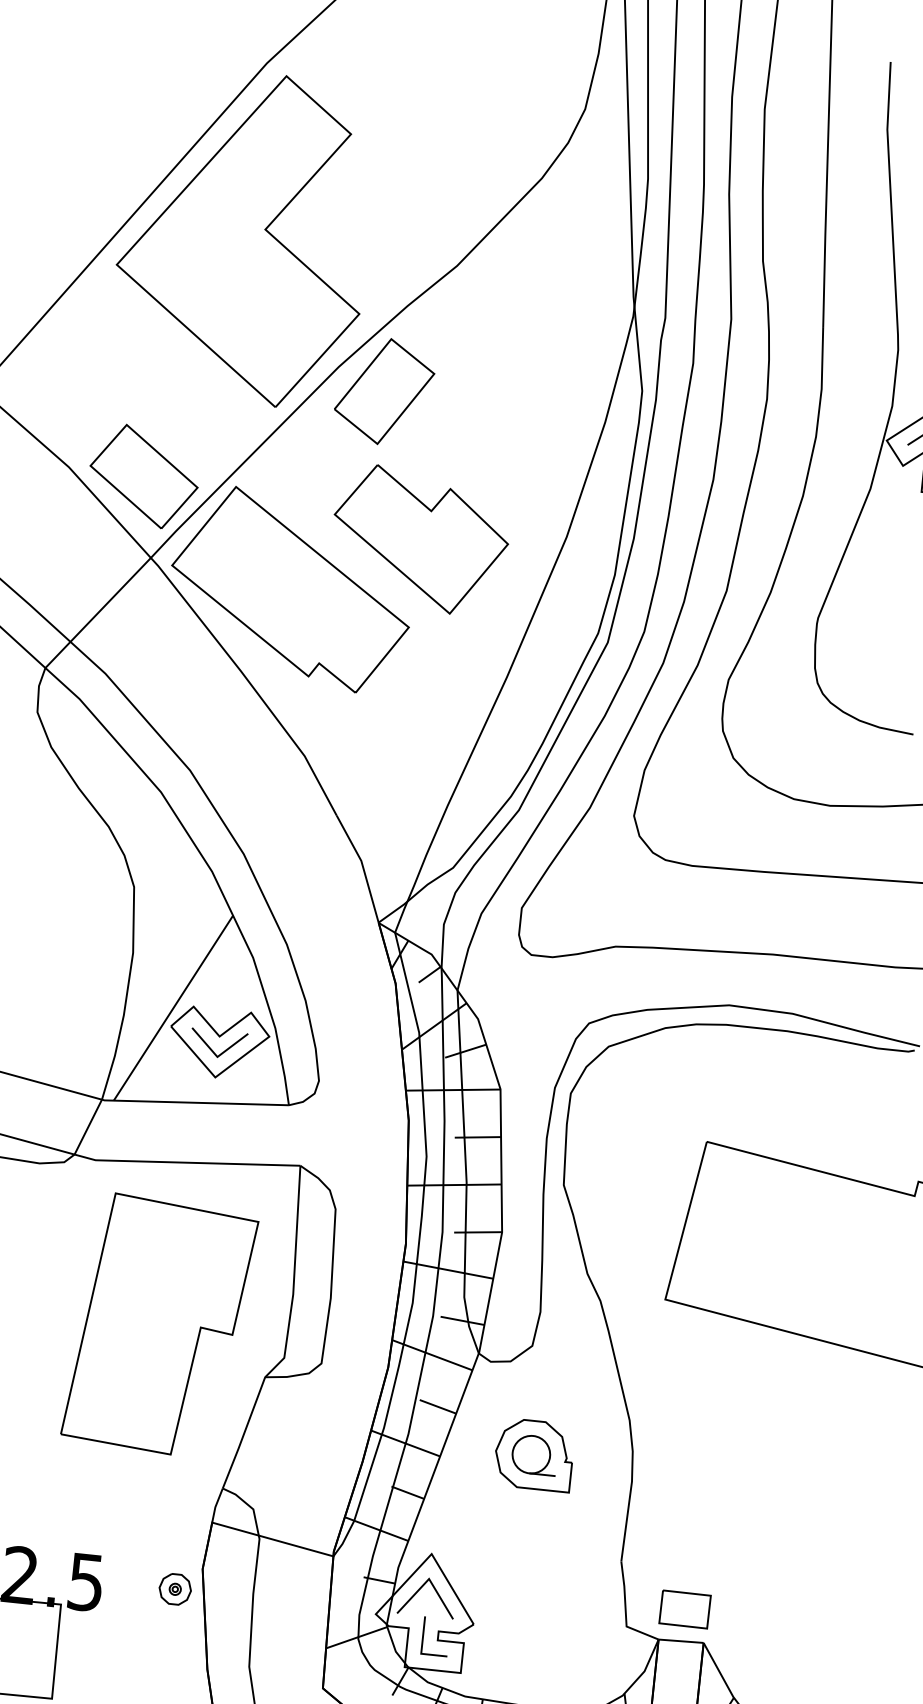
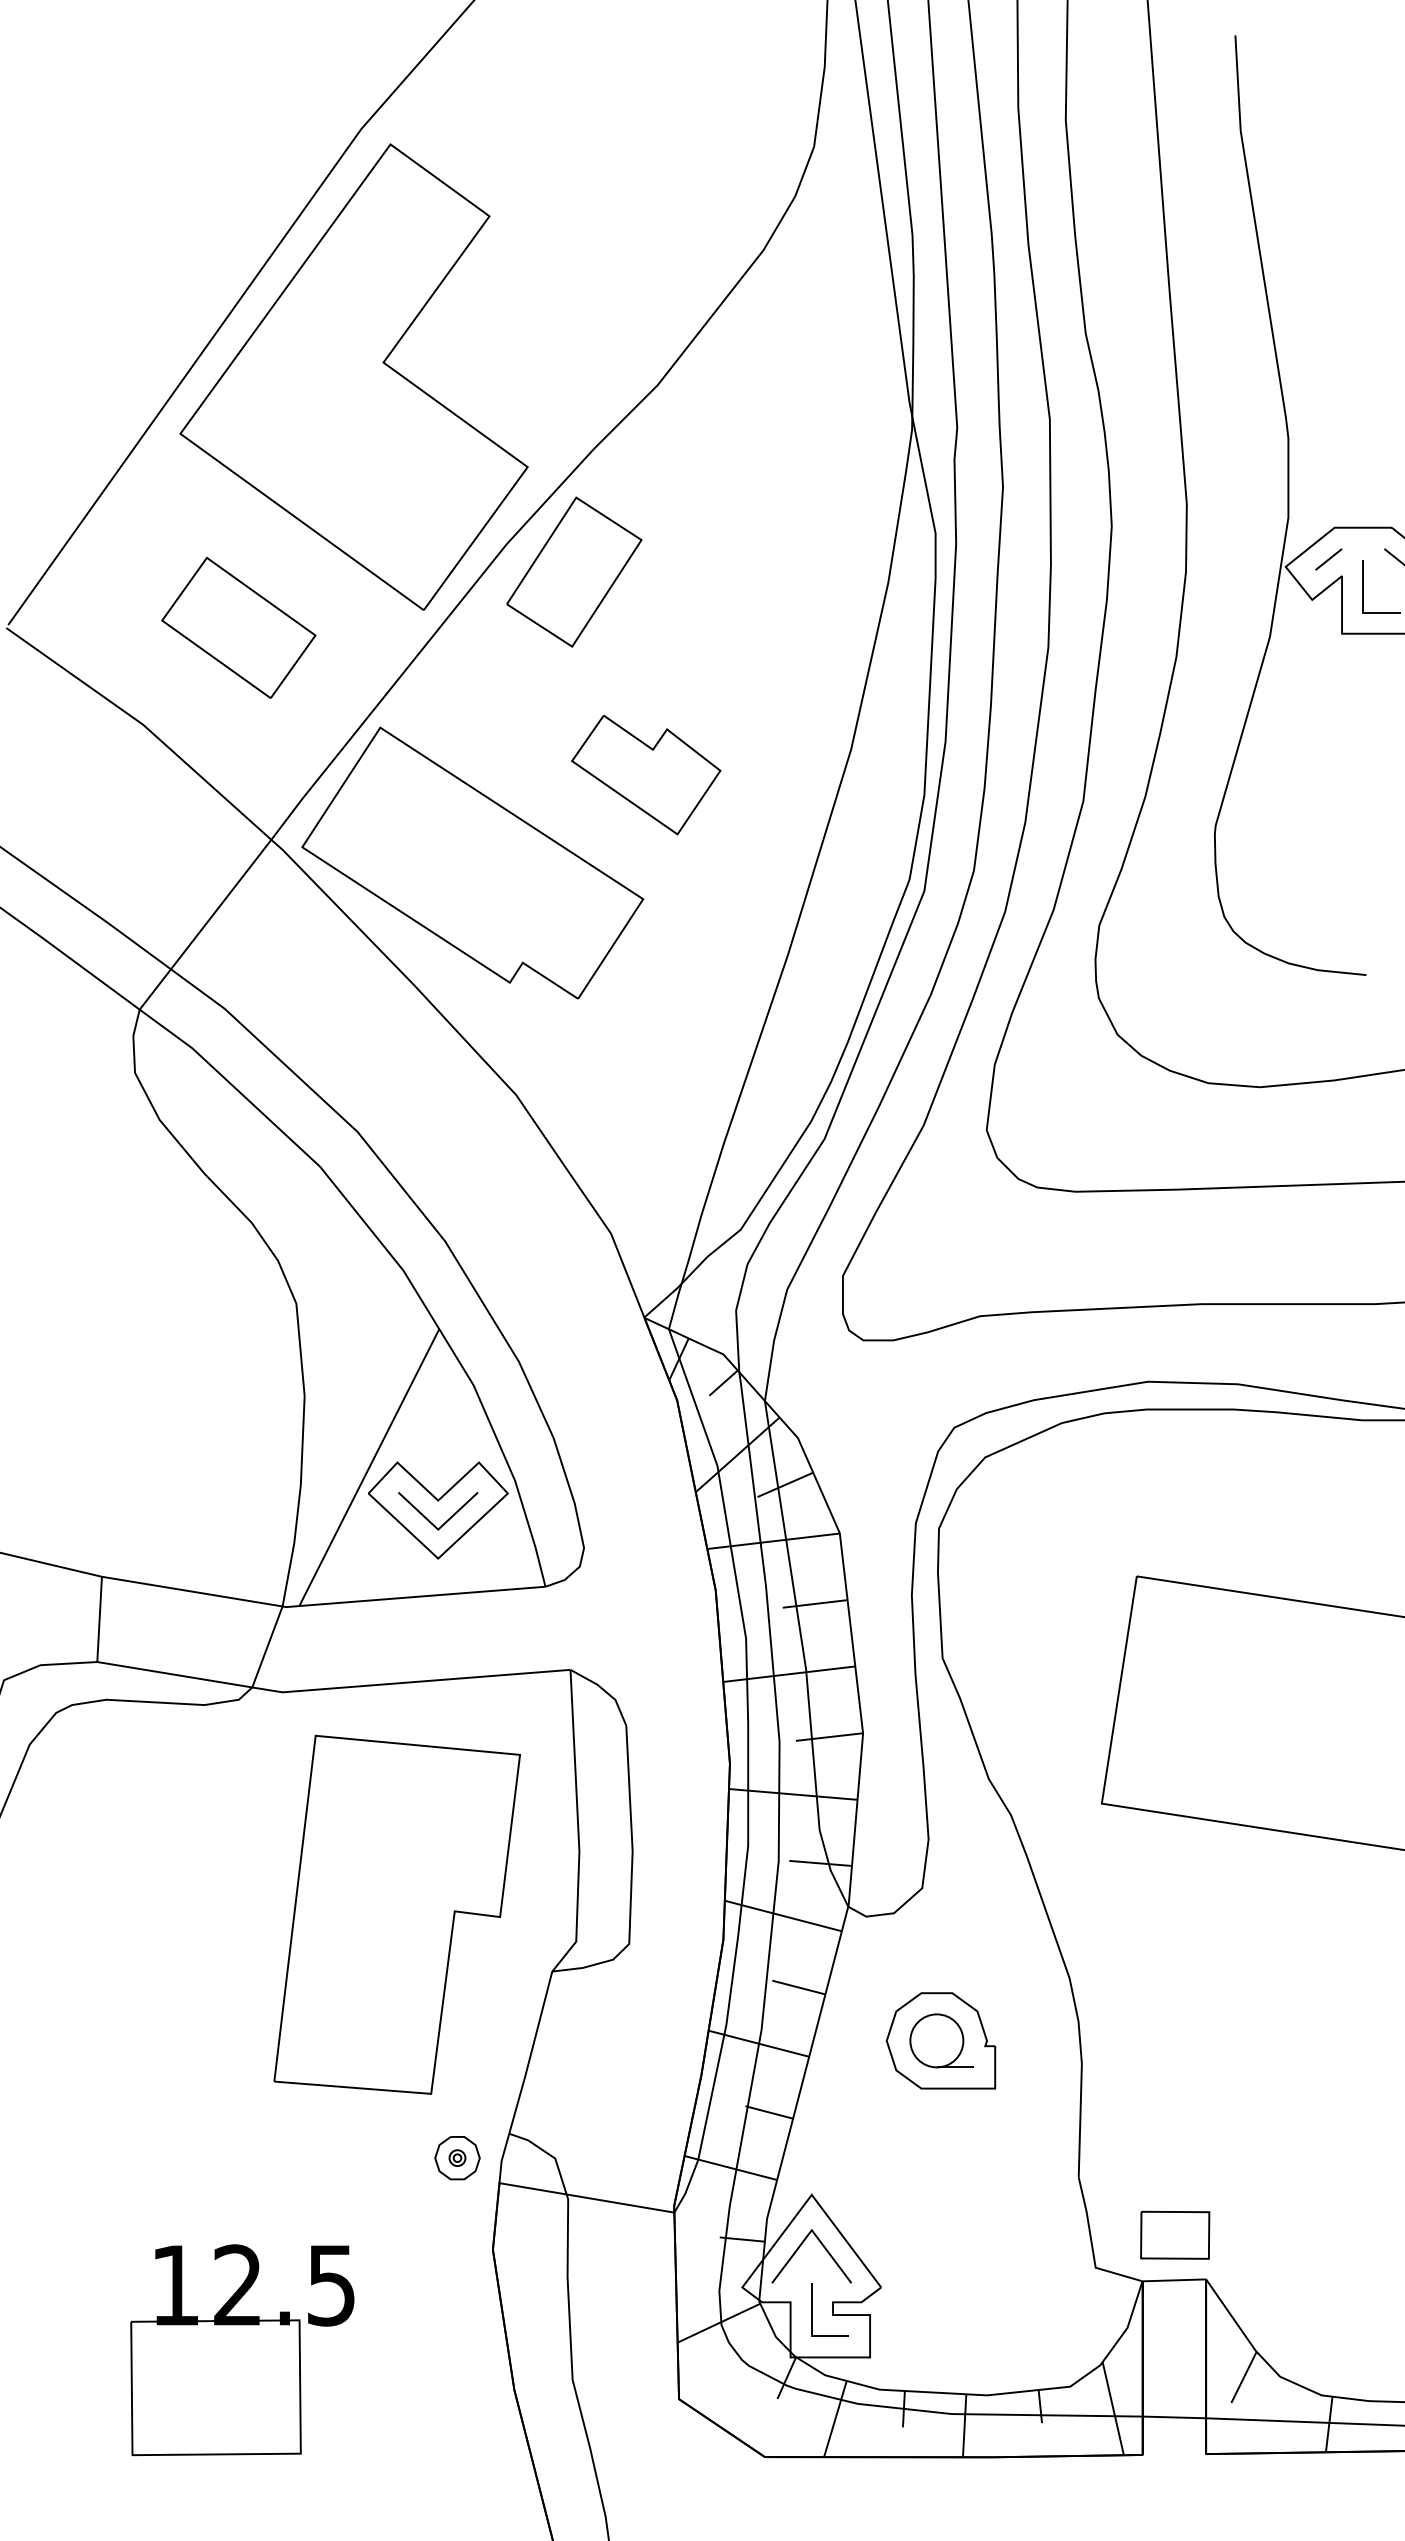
part: (143, 476) -> (238, 627), moved
part: (419, 539) -> (645, 774), size x0.6
part: (175, 1589) -> (457, 2158), moved

